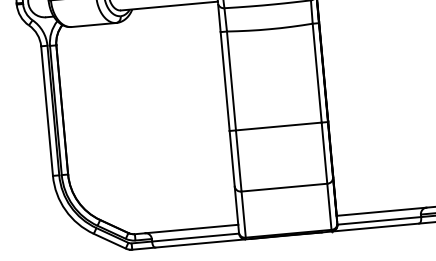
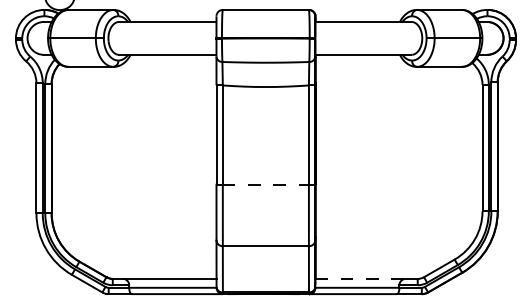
line: (279, 126) -> (266, 184), solid -> dashed
line: (381, 211) -> (360, 278), solid -> dashed

